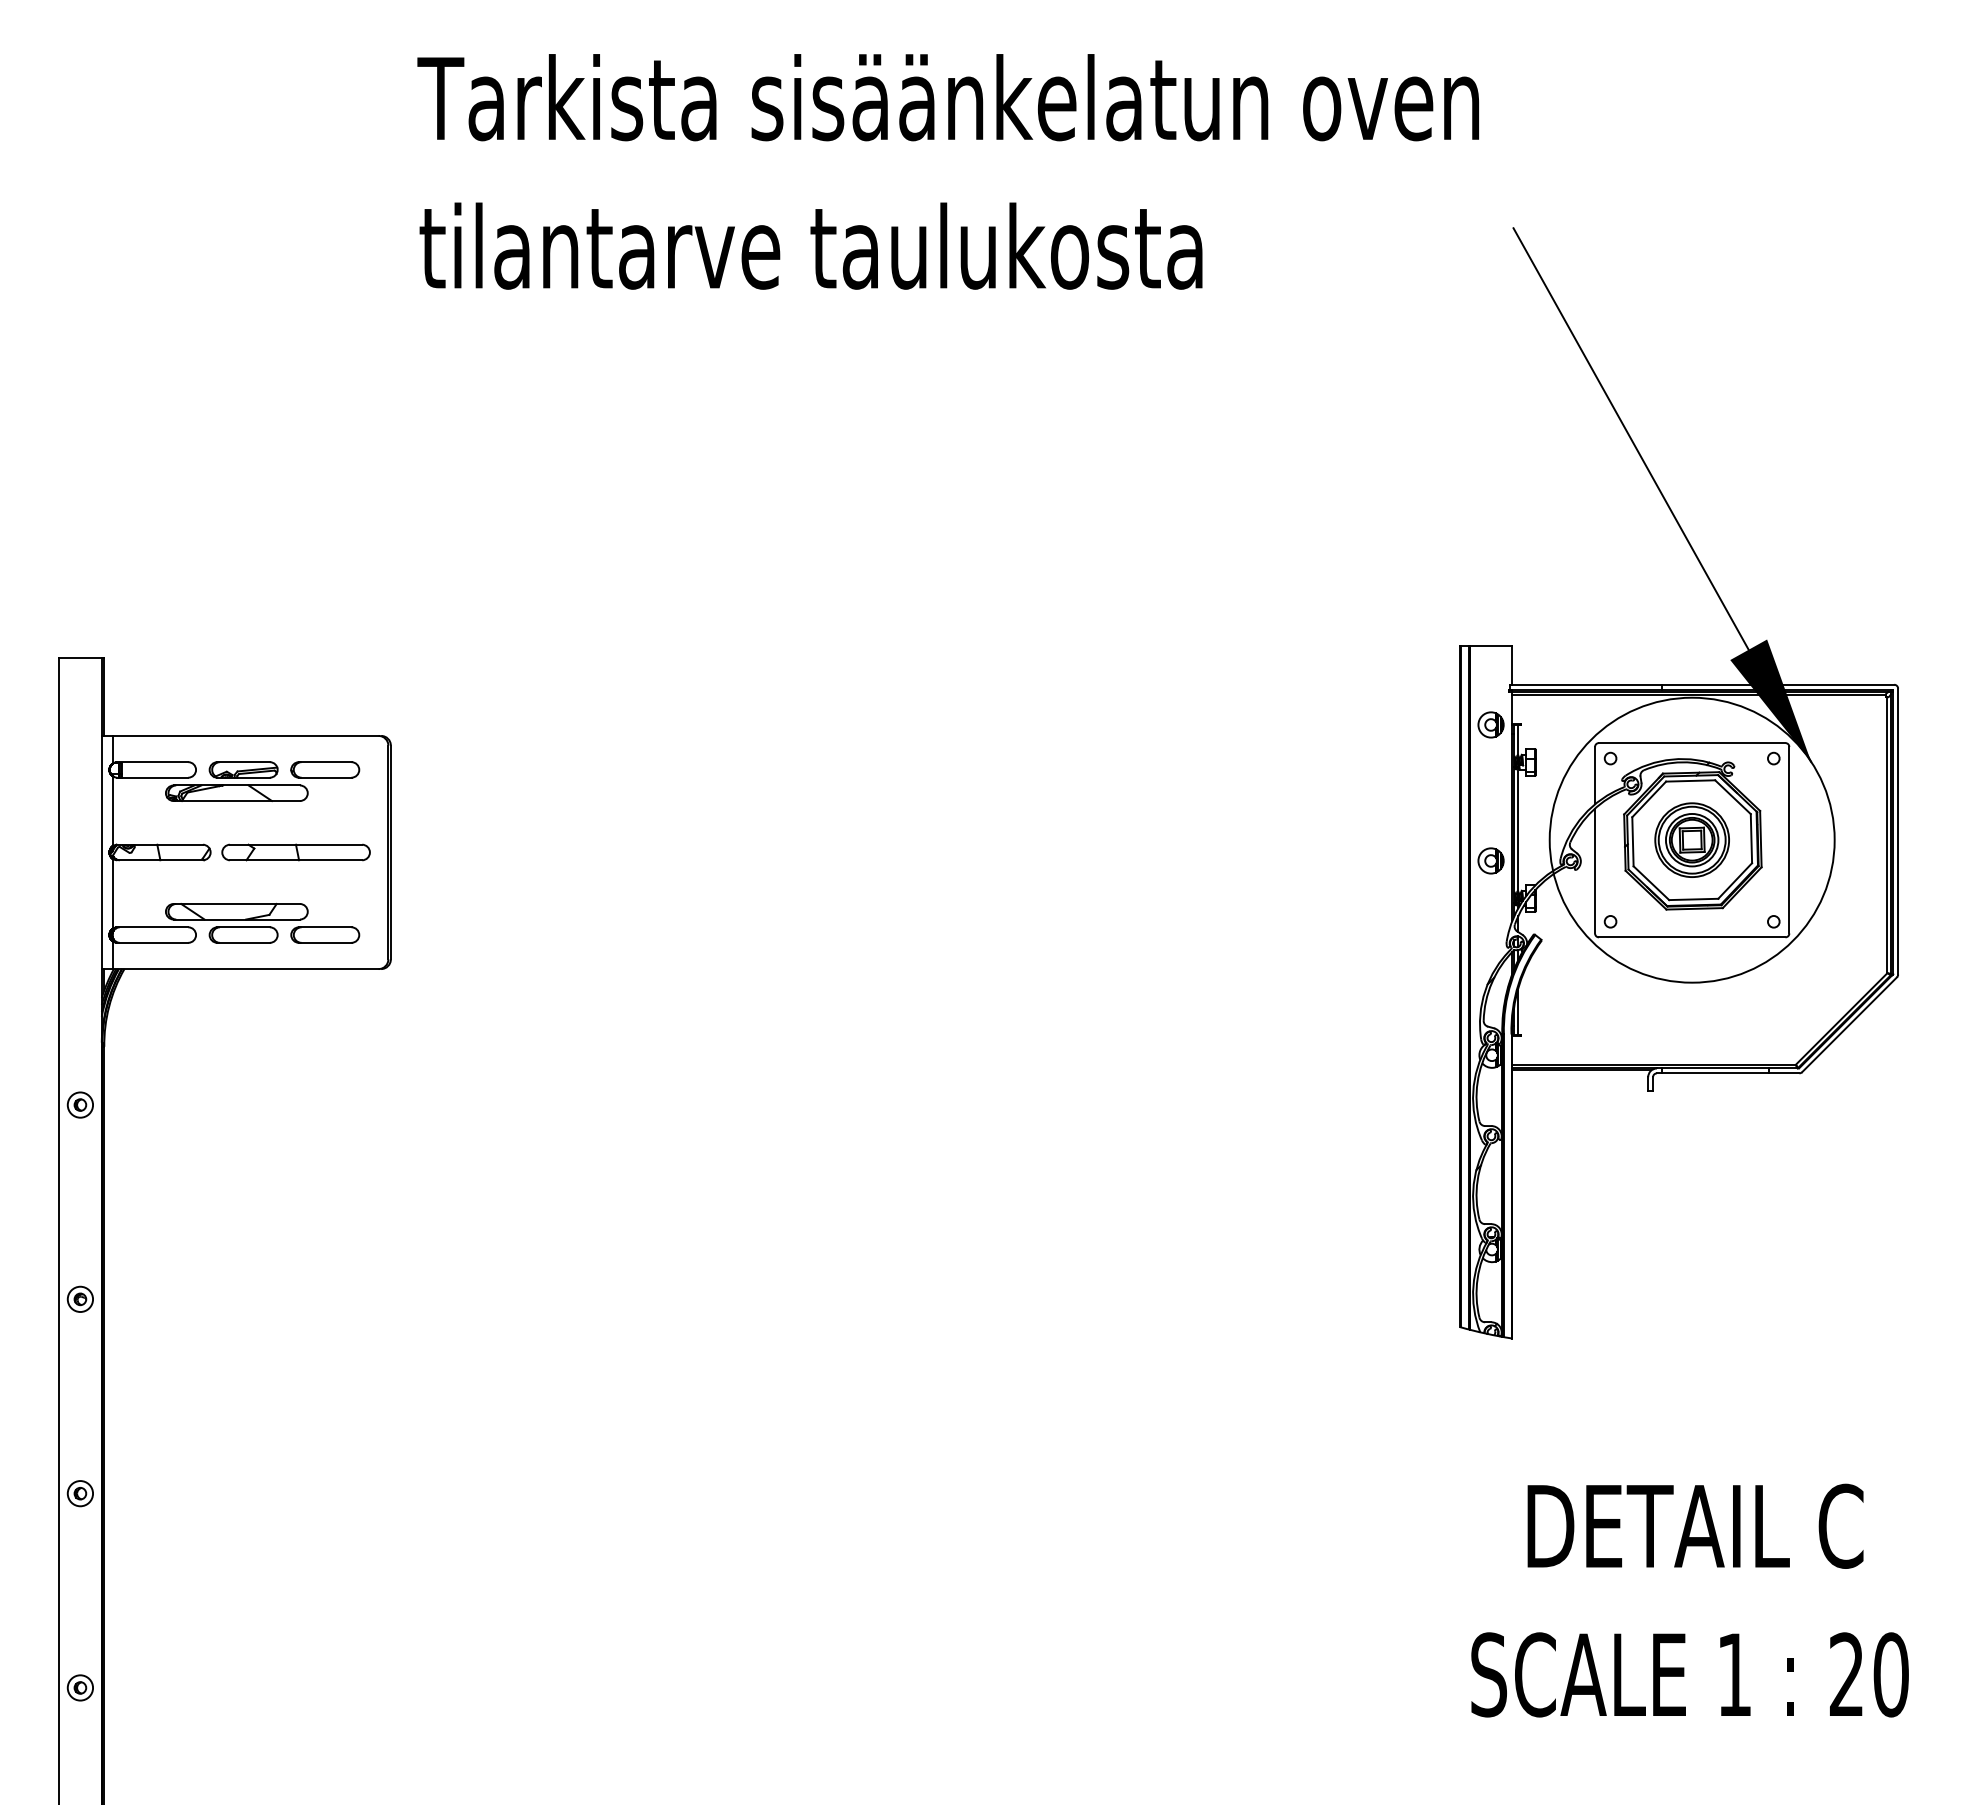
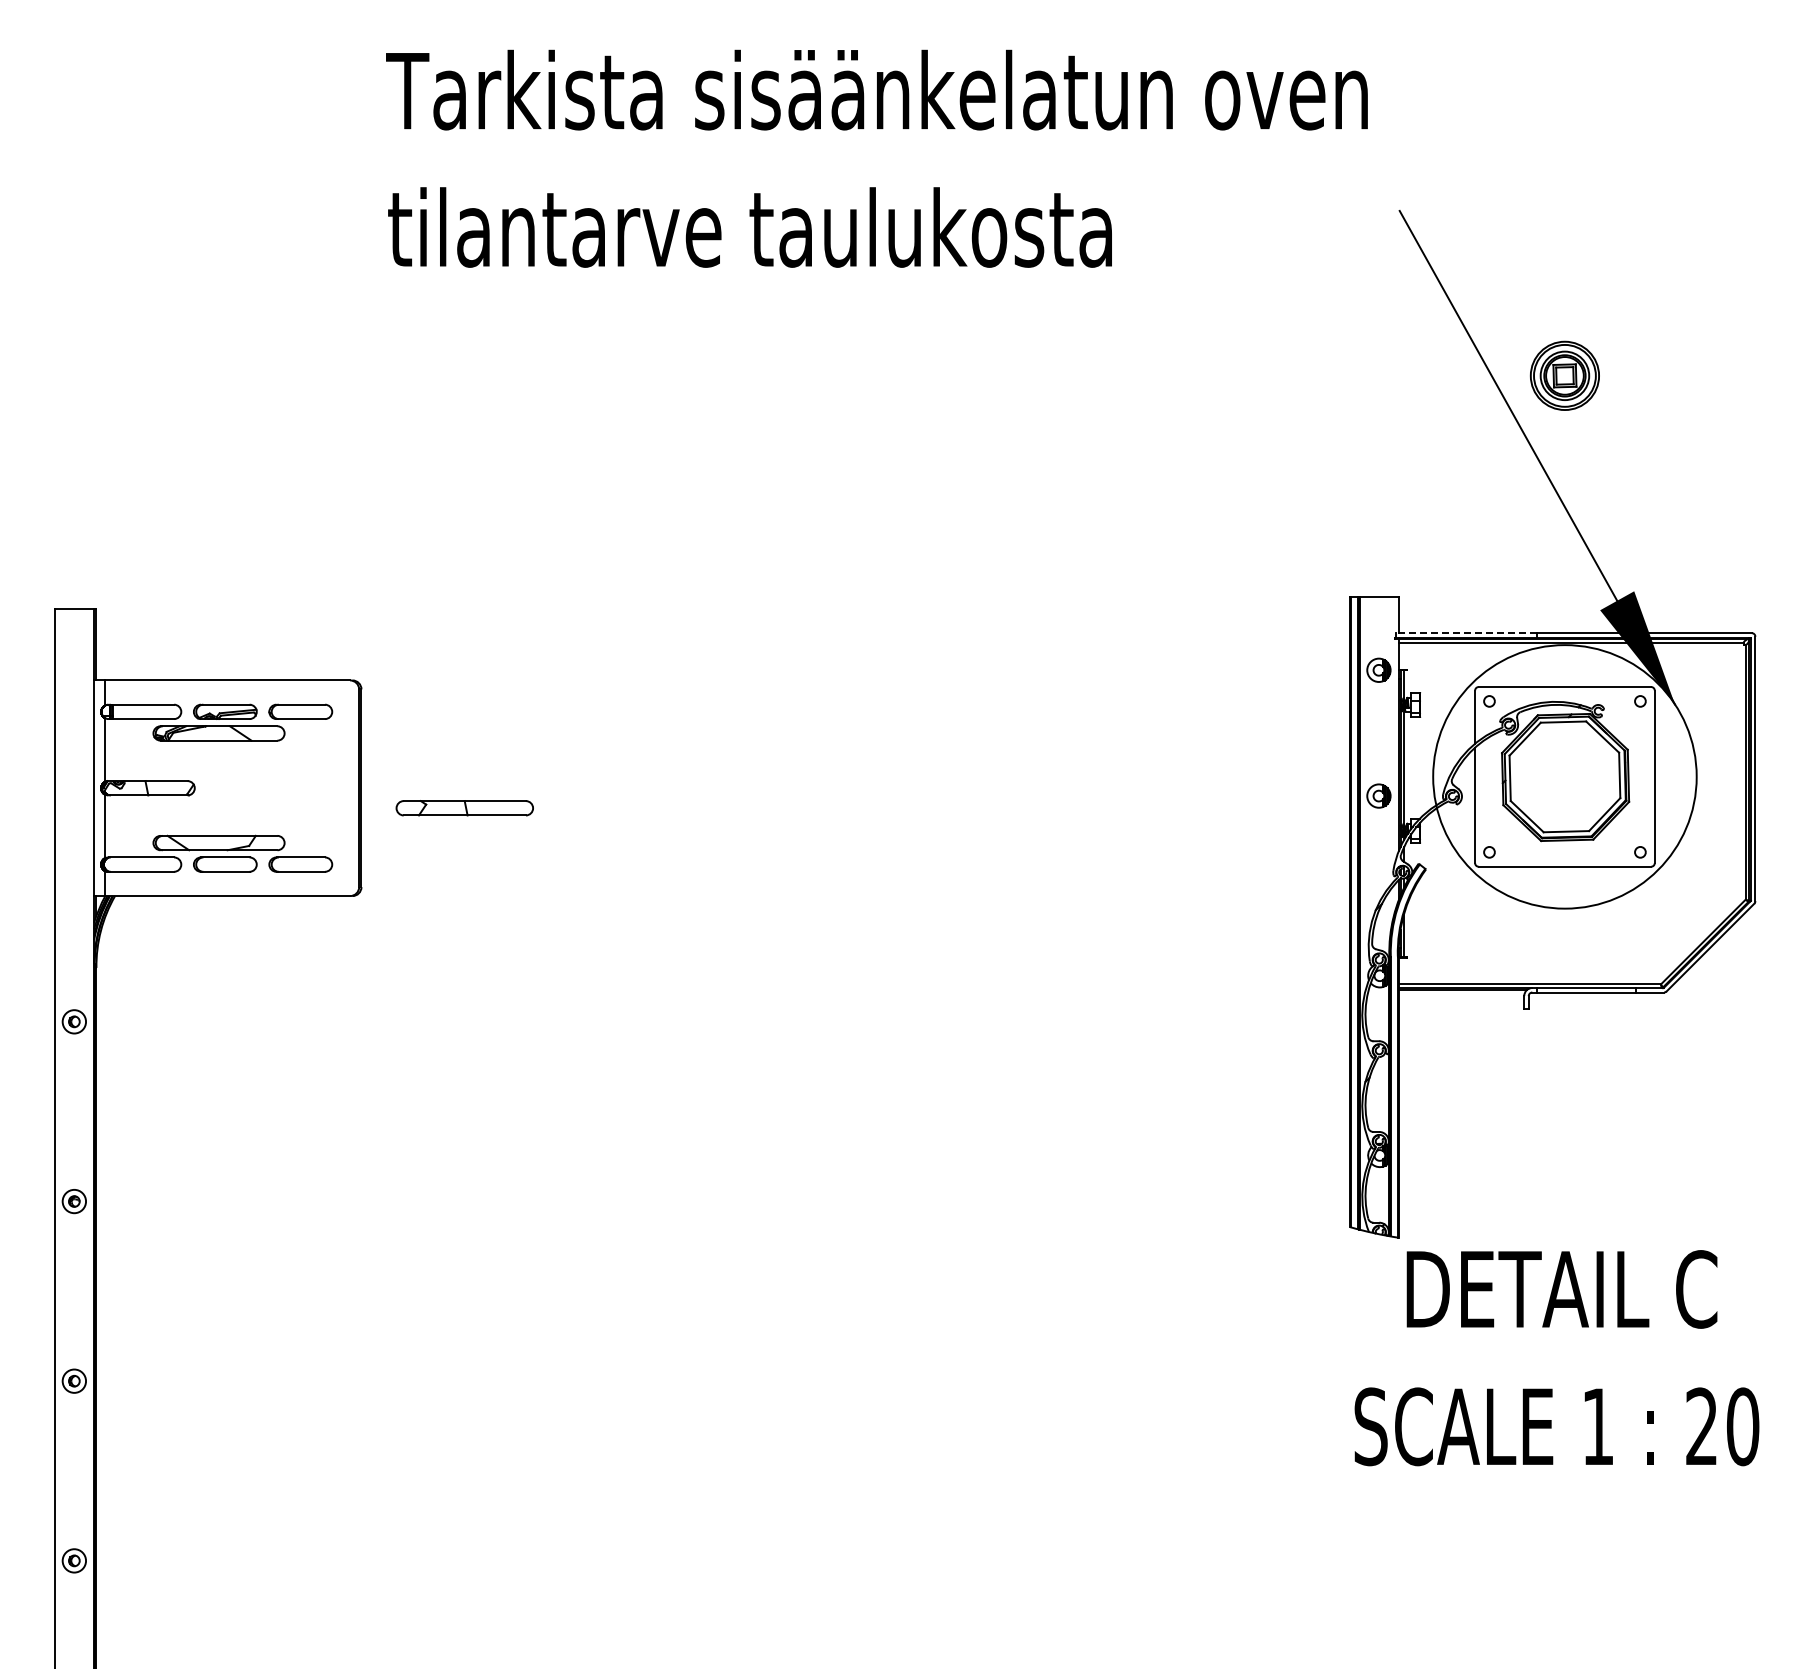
line: (1585, 685) -> (1466, 633), solid -> dashed
part: (1691, 839) -> (1564, 375), moved
part: (295, 852) -> (464, 808), moved
text: (1689, 1601) -> (1556, 1358), moved

